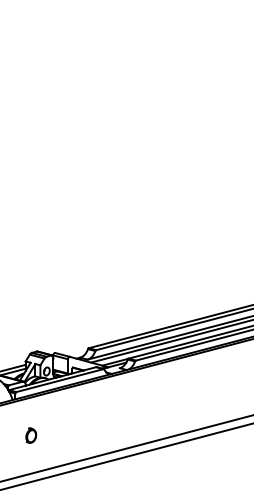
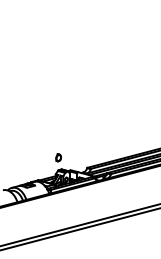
part: (31, 435) -> (58, 157), moved

